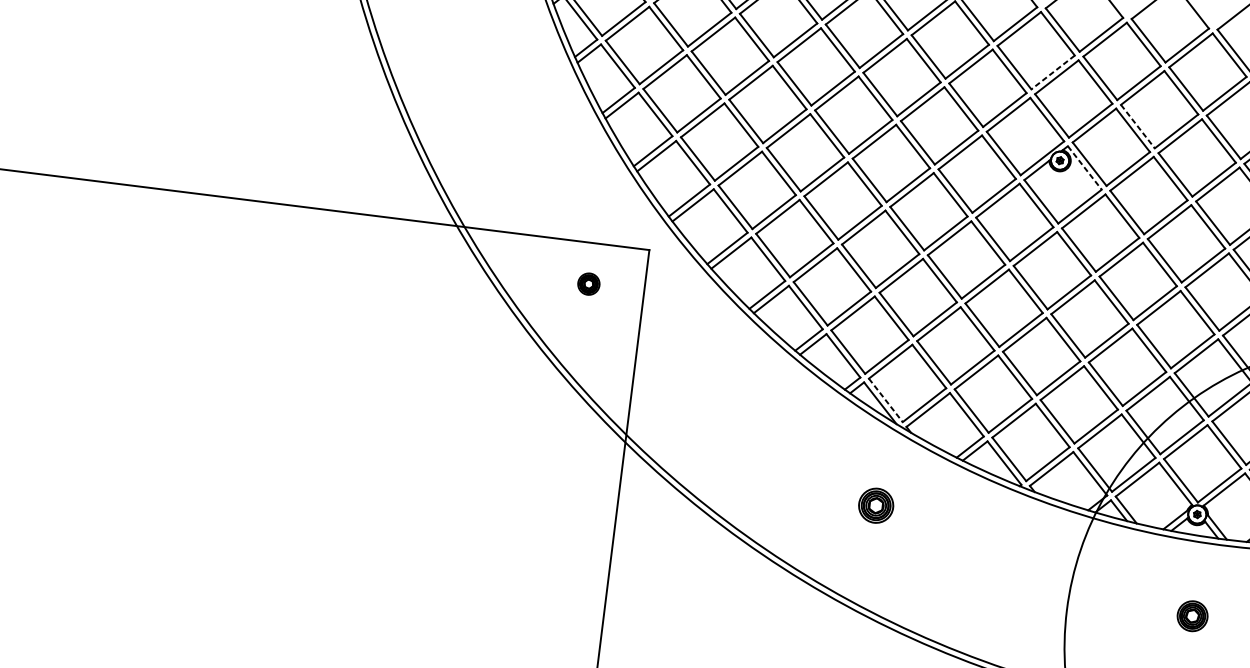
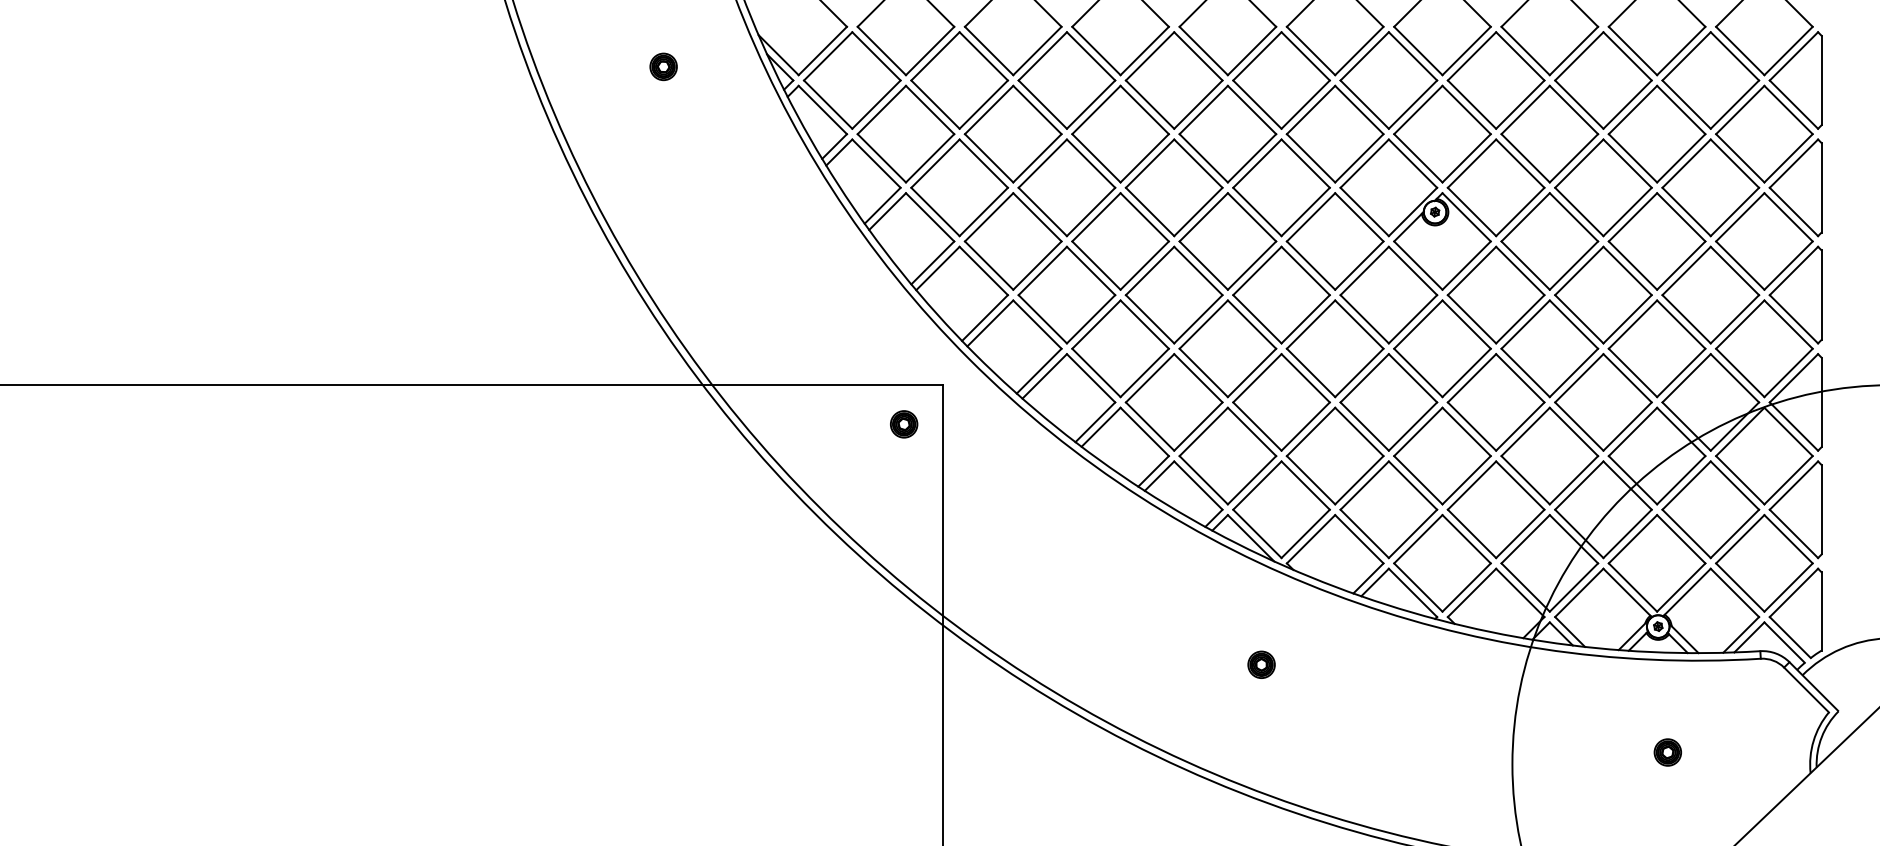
line: (1052, 73) -> (1412, 105), dashed -> solid
line: (1138, 126) -> (1526, 158), dashed -> solid
line: (1085, 168) -> (1467, 217), dashed -> solid
part: (589, 284) -> (904, 424), moved
line: (885, 400) -> (1257, 534), dashed -> solid
part: (876, 505) -> (1261, 664), size x0.62
part: (1192, 616) -> (1667, 752), size x0.71

